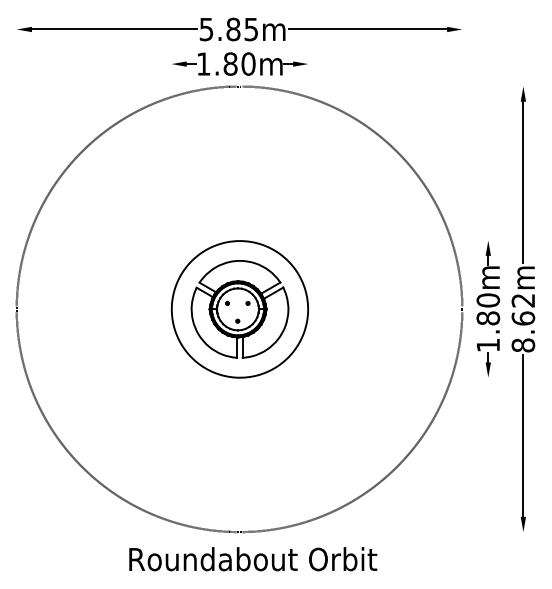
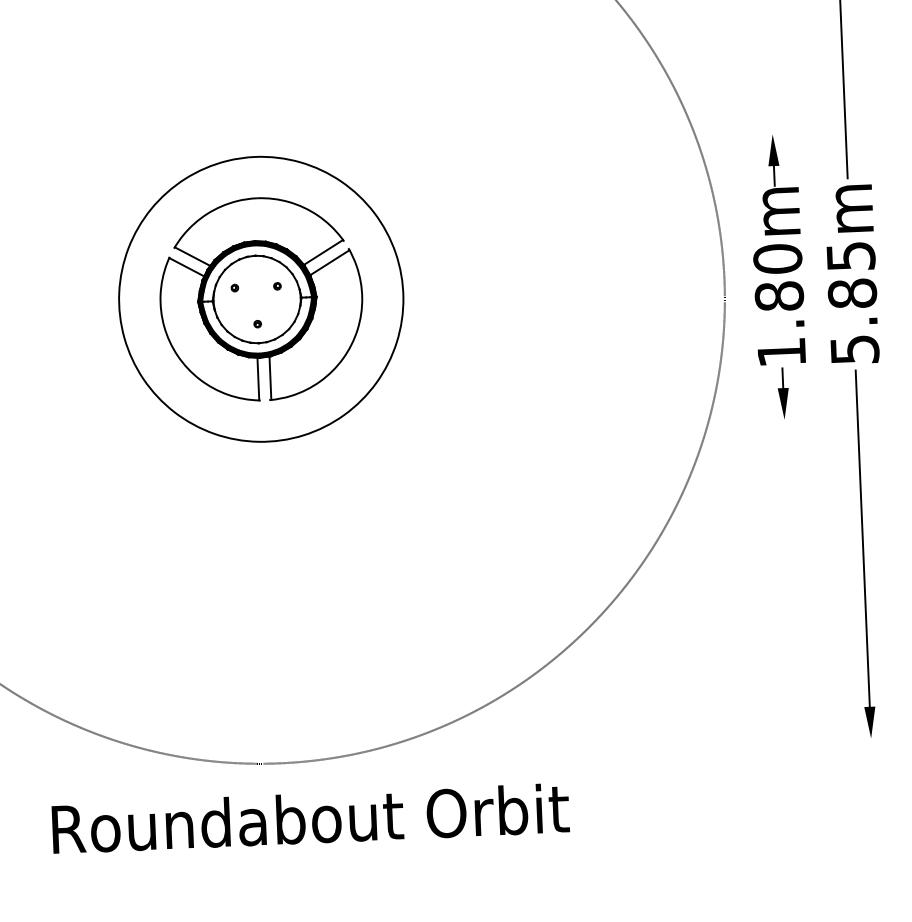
text: (523, 323) -> (853, 303), 8.62m -> 5.85m

